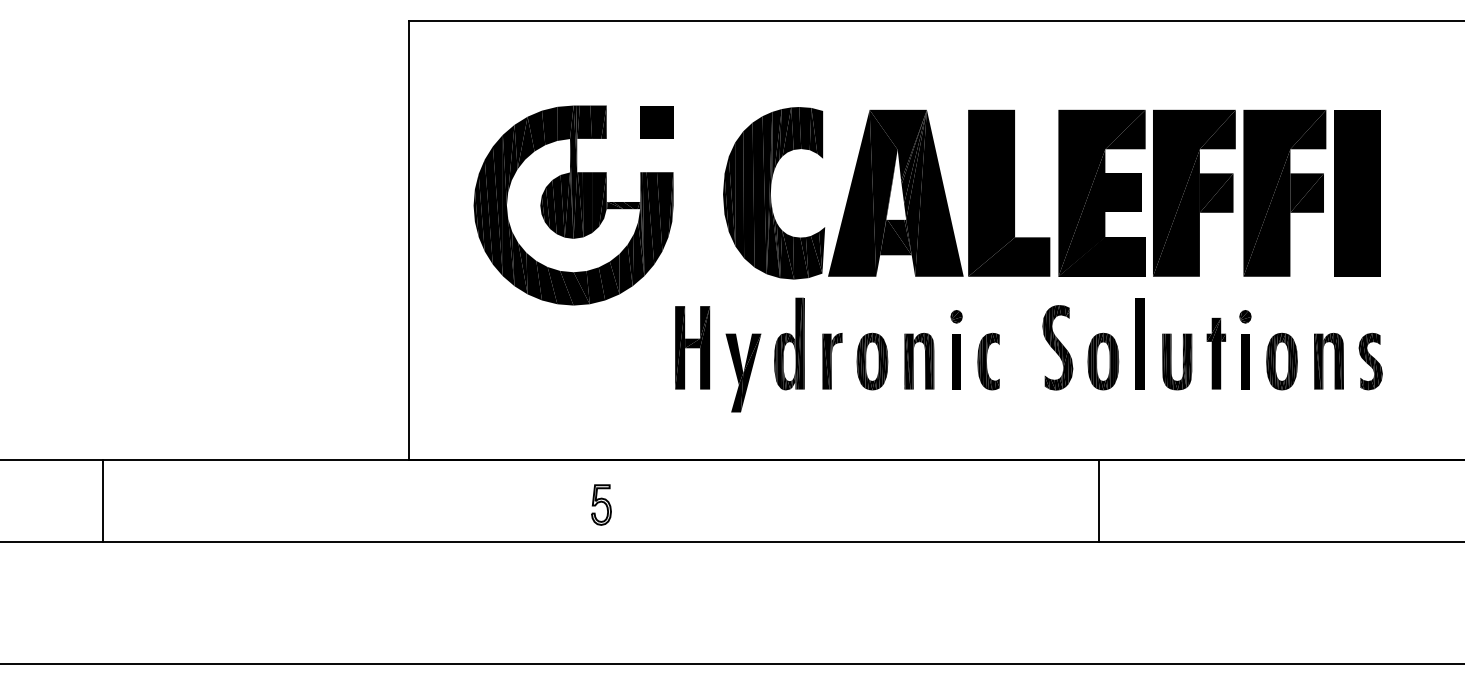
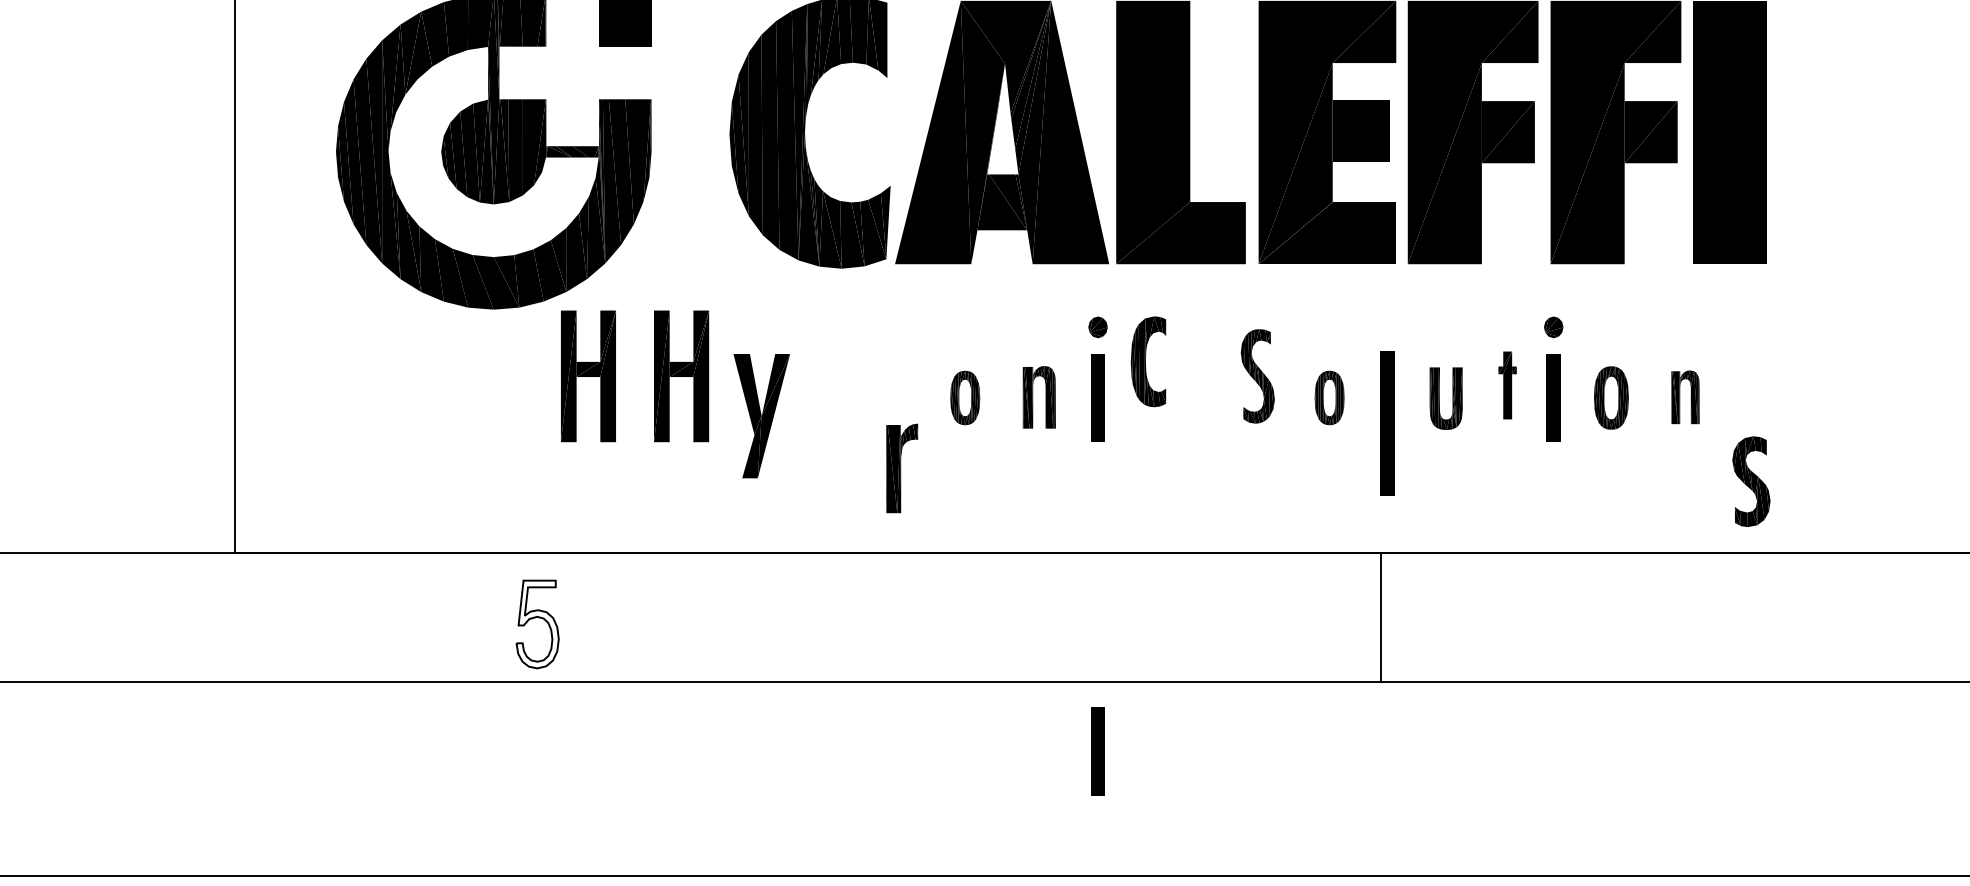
part: (789, 343) -> (834, 369), removed
part: (1139, 343) -> (1386, 423), moved
part: (633, 347) -> (588, 375), added
part: (1057, 347) -> (1257, 375), size x0.7
part: (1215, 353) -> (1506, 385), size x0.6
part: (919, 360) -> (1039, 396), size x0.7
part: (1328, 360) -> (1684, 396), size x0.6
part: (832, 361) -> (902, 468), moved
part: (872, 361) -> (965, 397), size x0.6
part: (988, 361) -> (1148, 361), moved
part: (1103, 361) -> (1329, 397), size x0.6
part: (1177, 361) -> (1446, 397), size x0.7
part: (1281, 361) -> (1610, 397), size x0.7
part: (1370, 361) -> (1751, 481), moved
line: (1098, 500) -> (1380, 617), moved
part: (601, 504) -> (537, 623), size x1.4
part: (956, 585) -> (1097, 751), added

